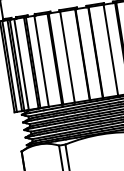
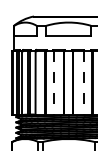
line: (110, 49) -> (83, 82), solid -> dashed
line: (67, 56) -> (53, 82), solid -> dashed

